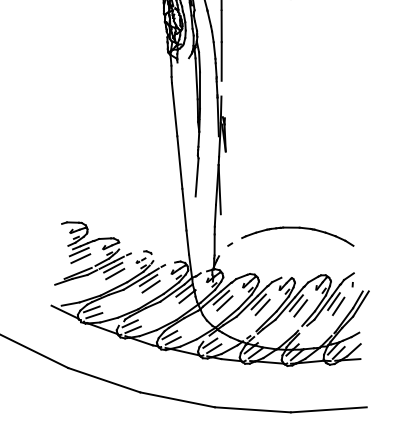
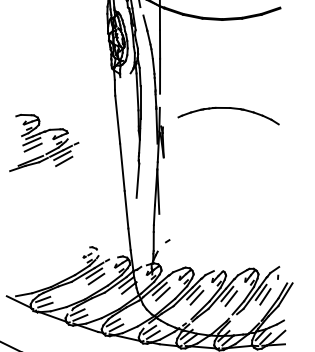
part: (297, 228) -> (228, 108), moved
part: (92, 253) -> (43, 142), moved

